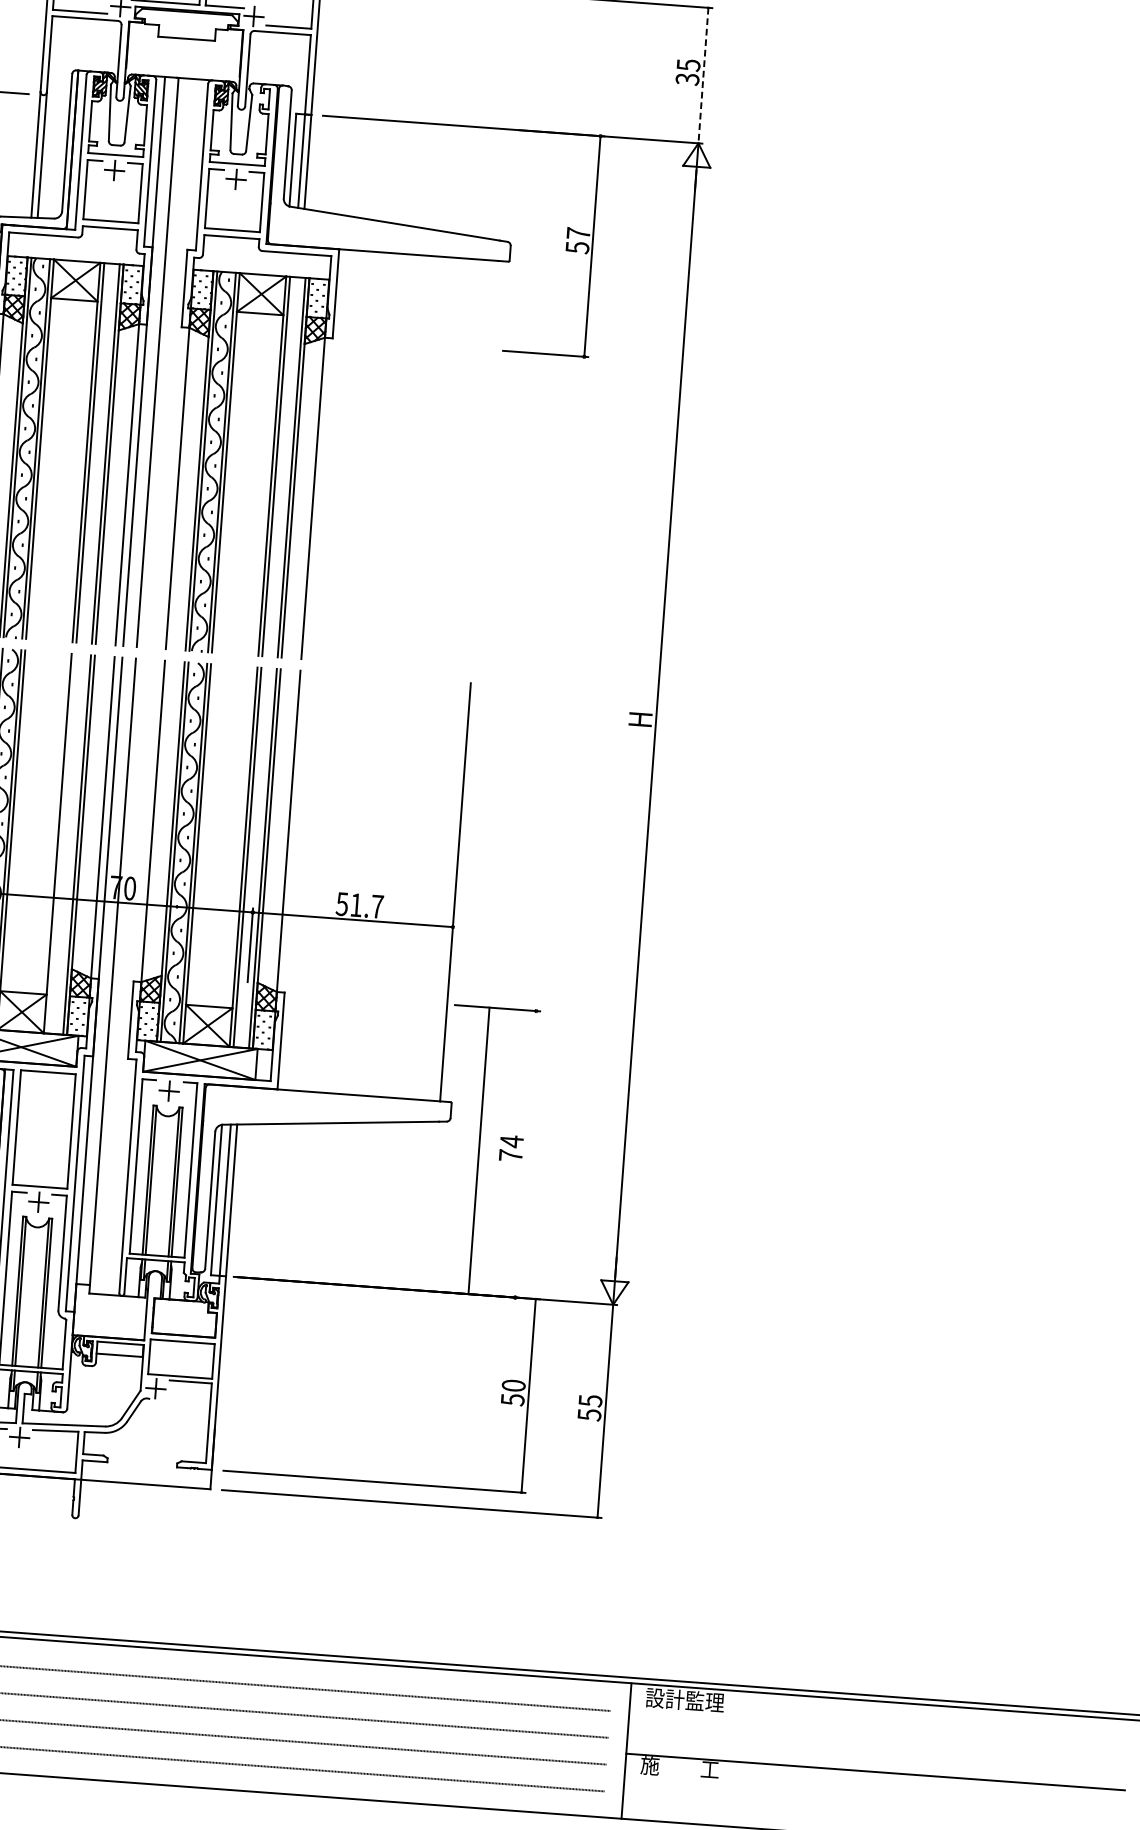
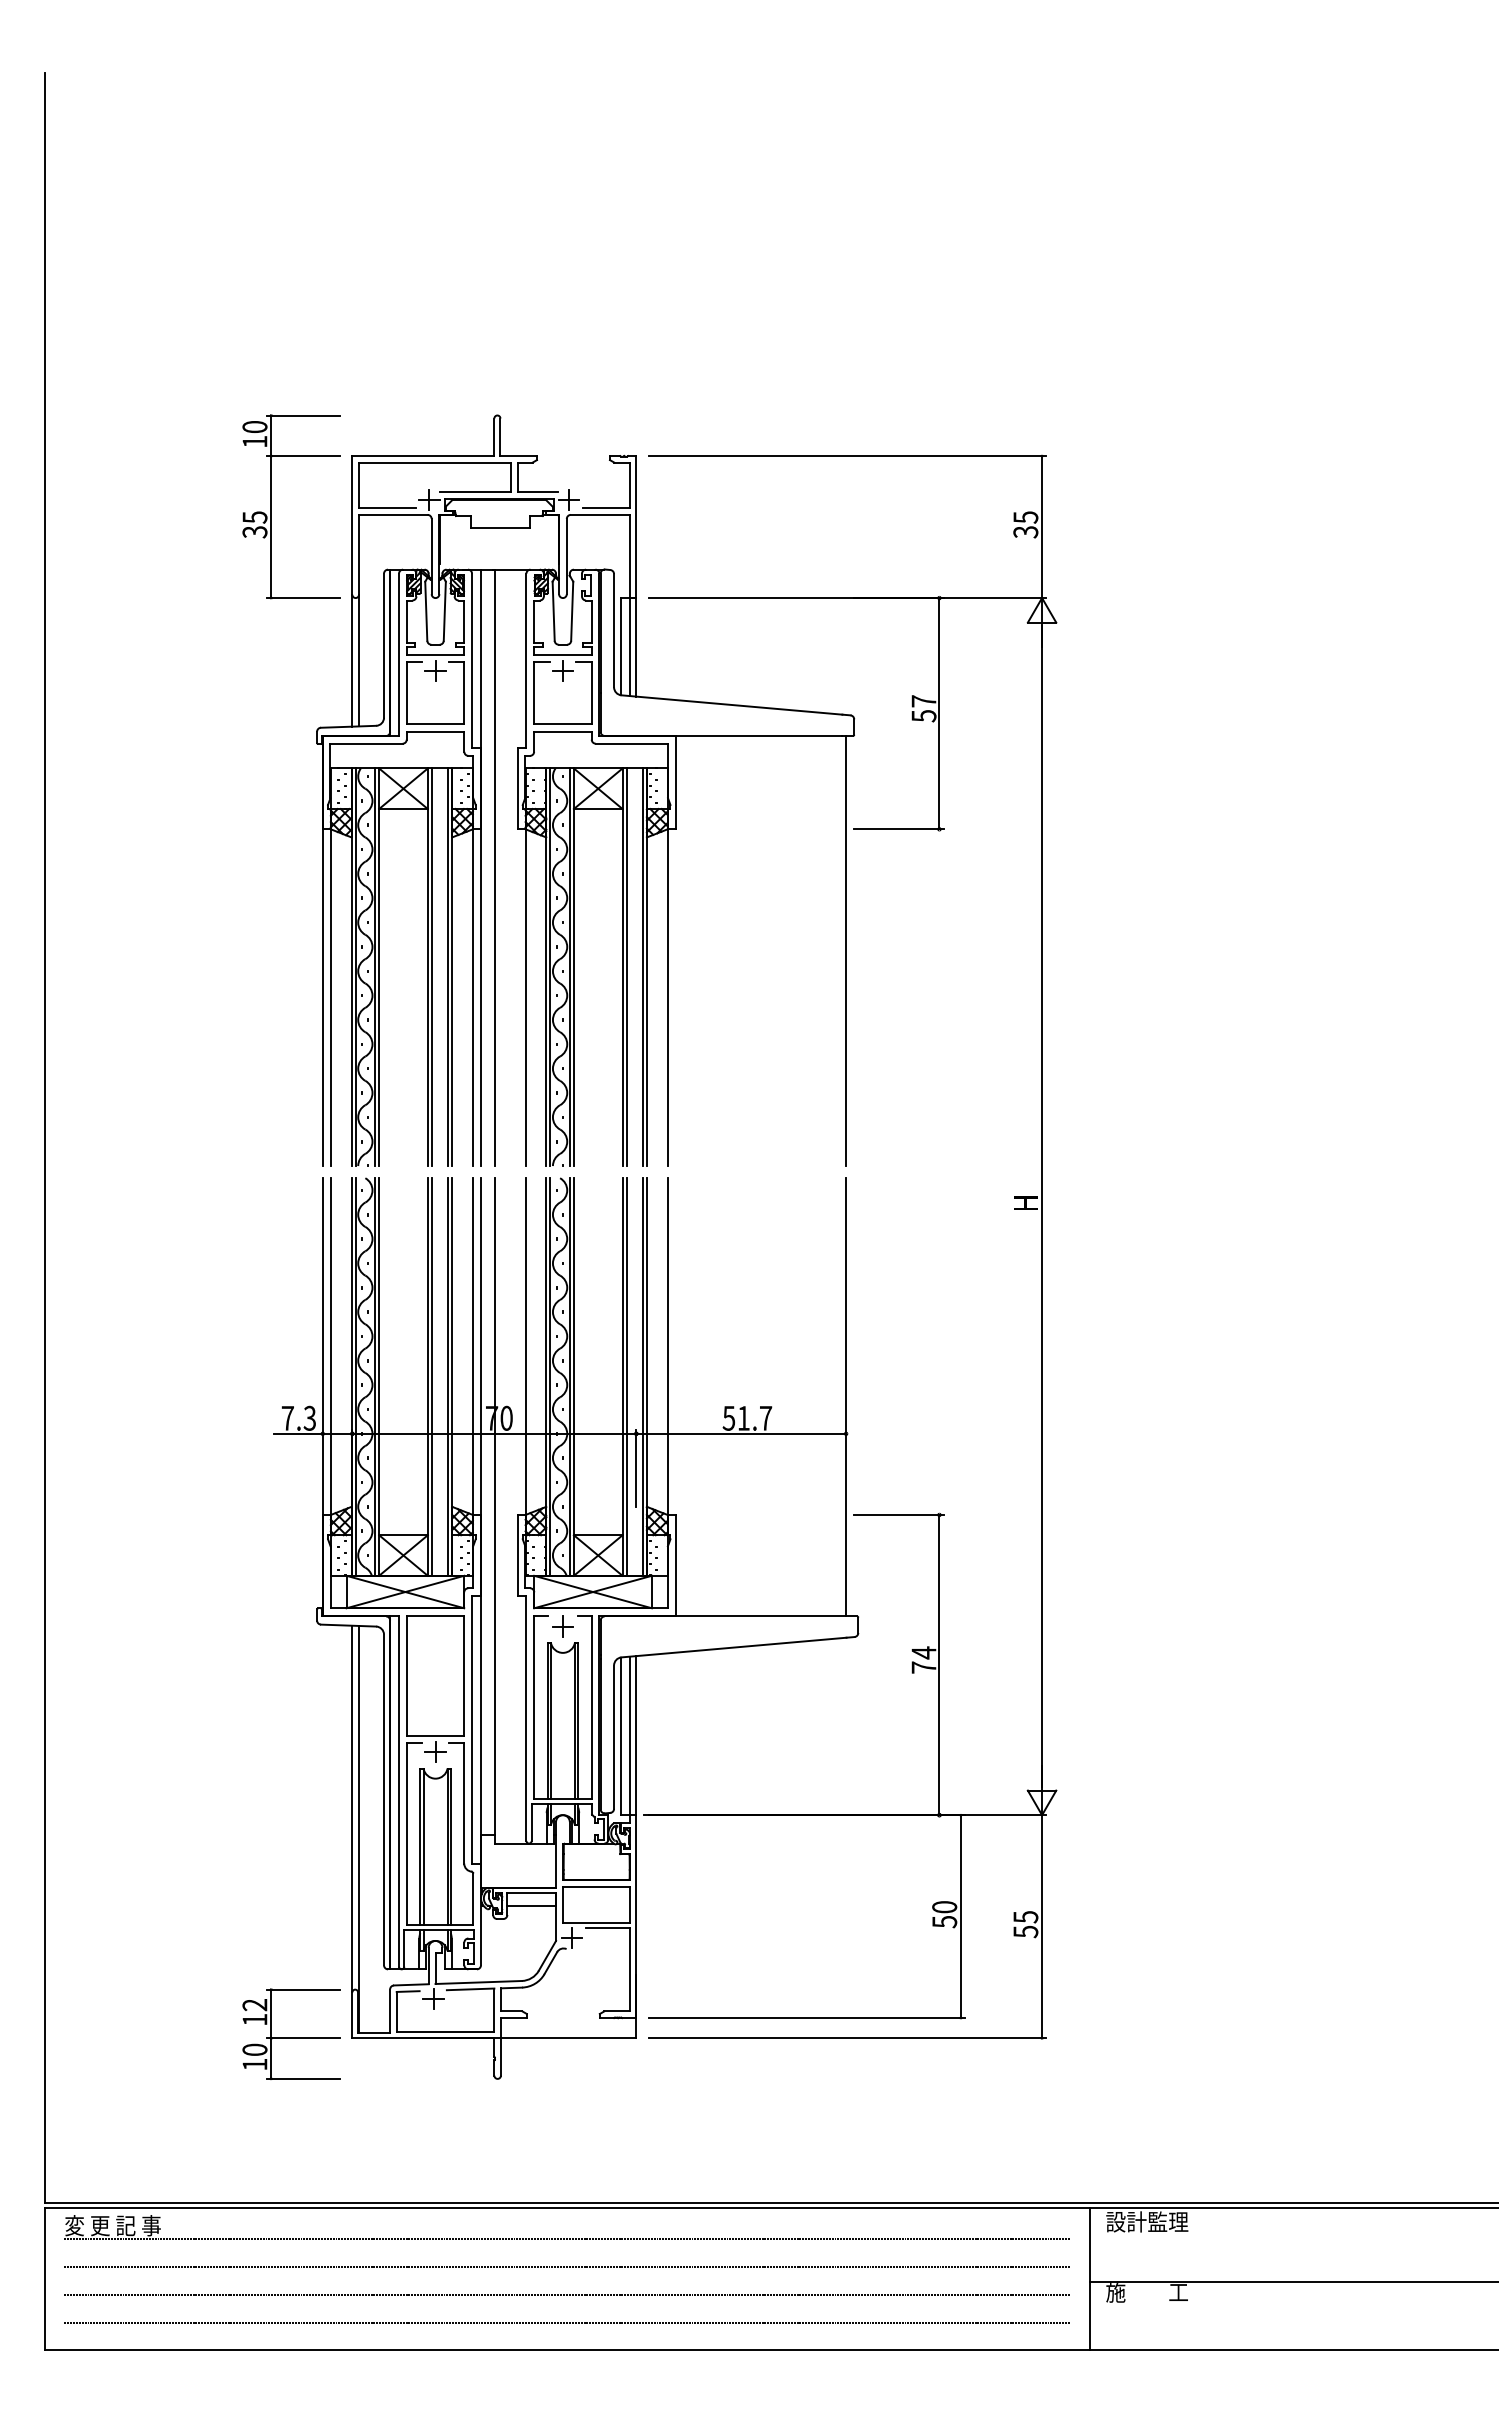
line: (703, 76) -> (1042, 527), dashed -> solid
line: (487, 466) -> (846, 951), added
line: (61, 843) -> (431, 1376), added
line: (479, 1150) -> (939, 1664), moved

